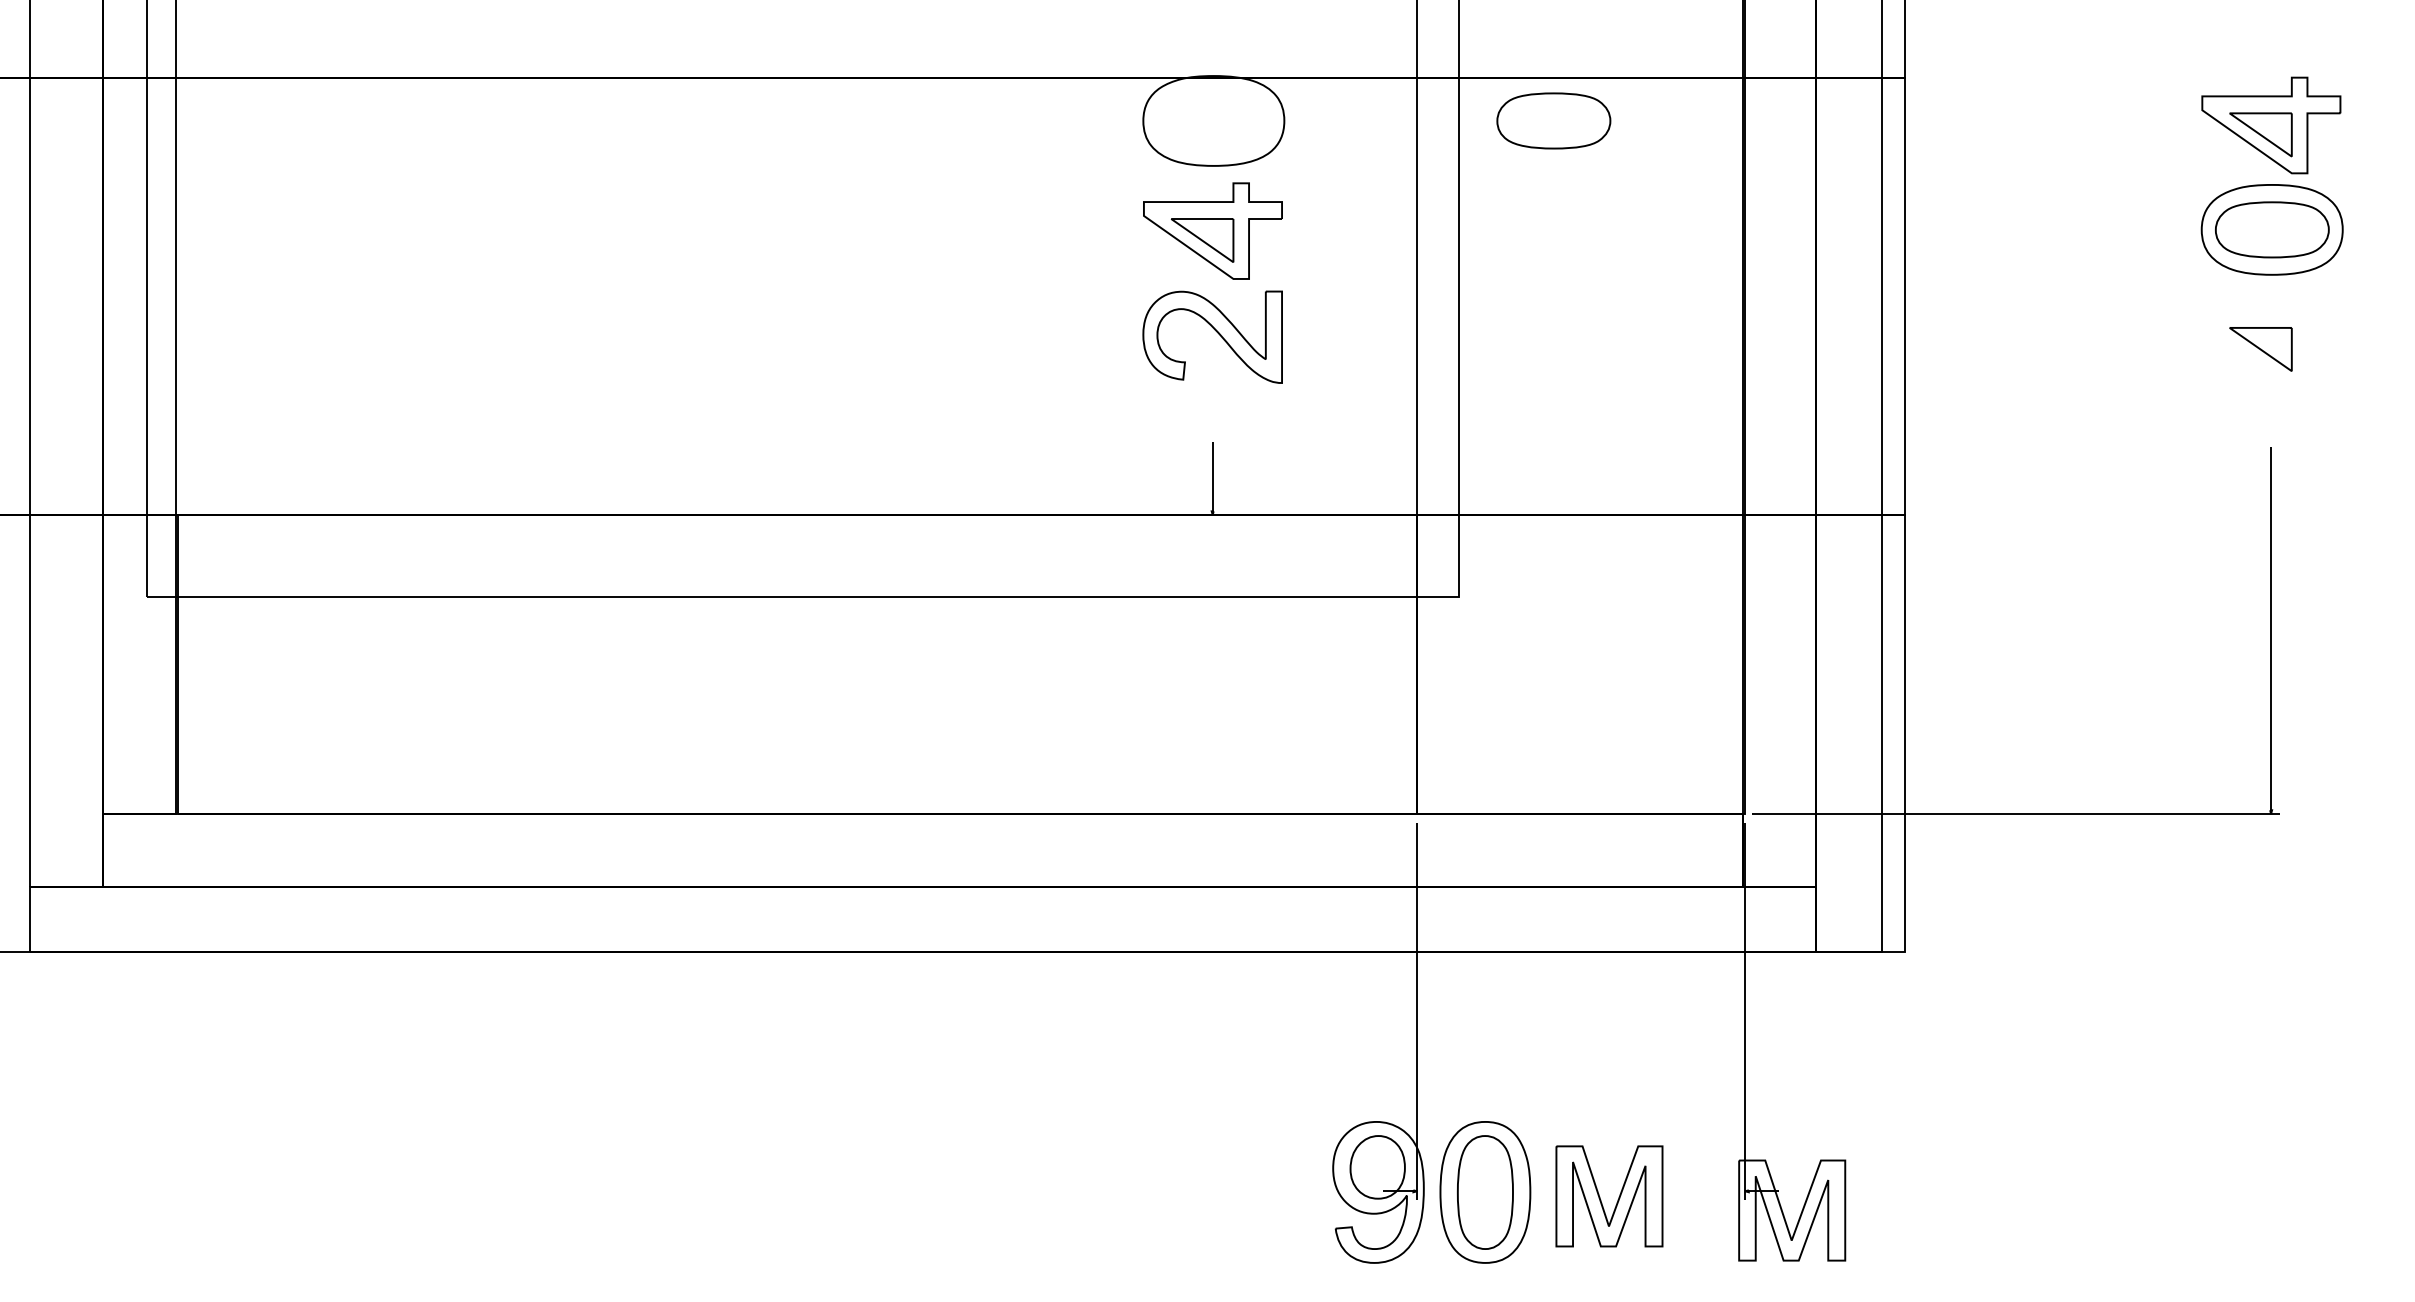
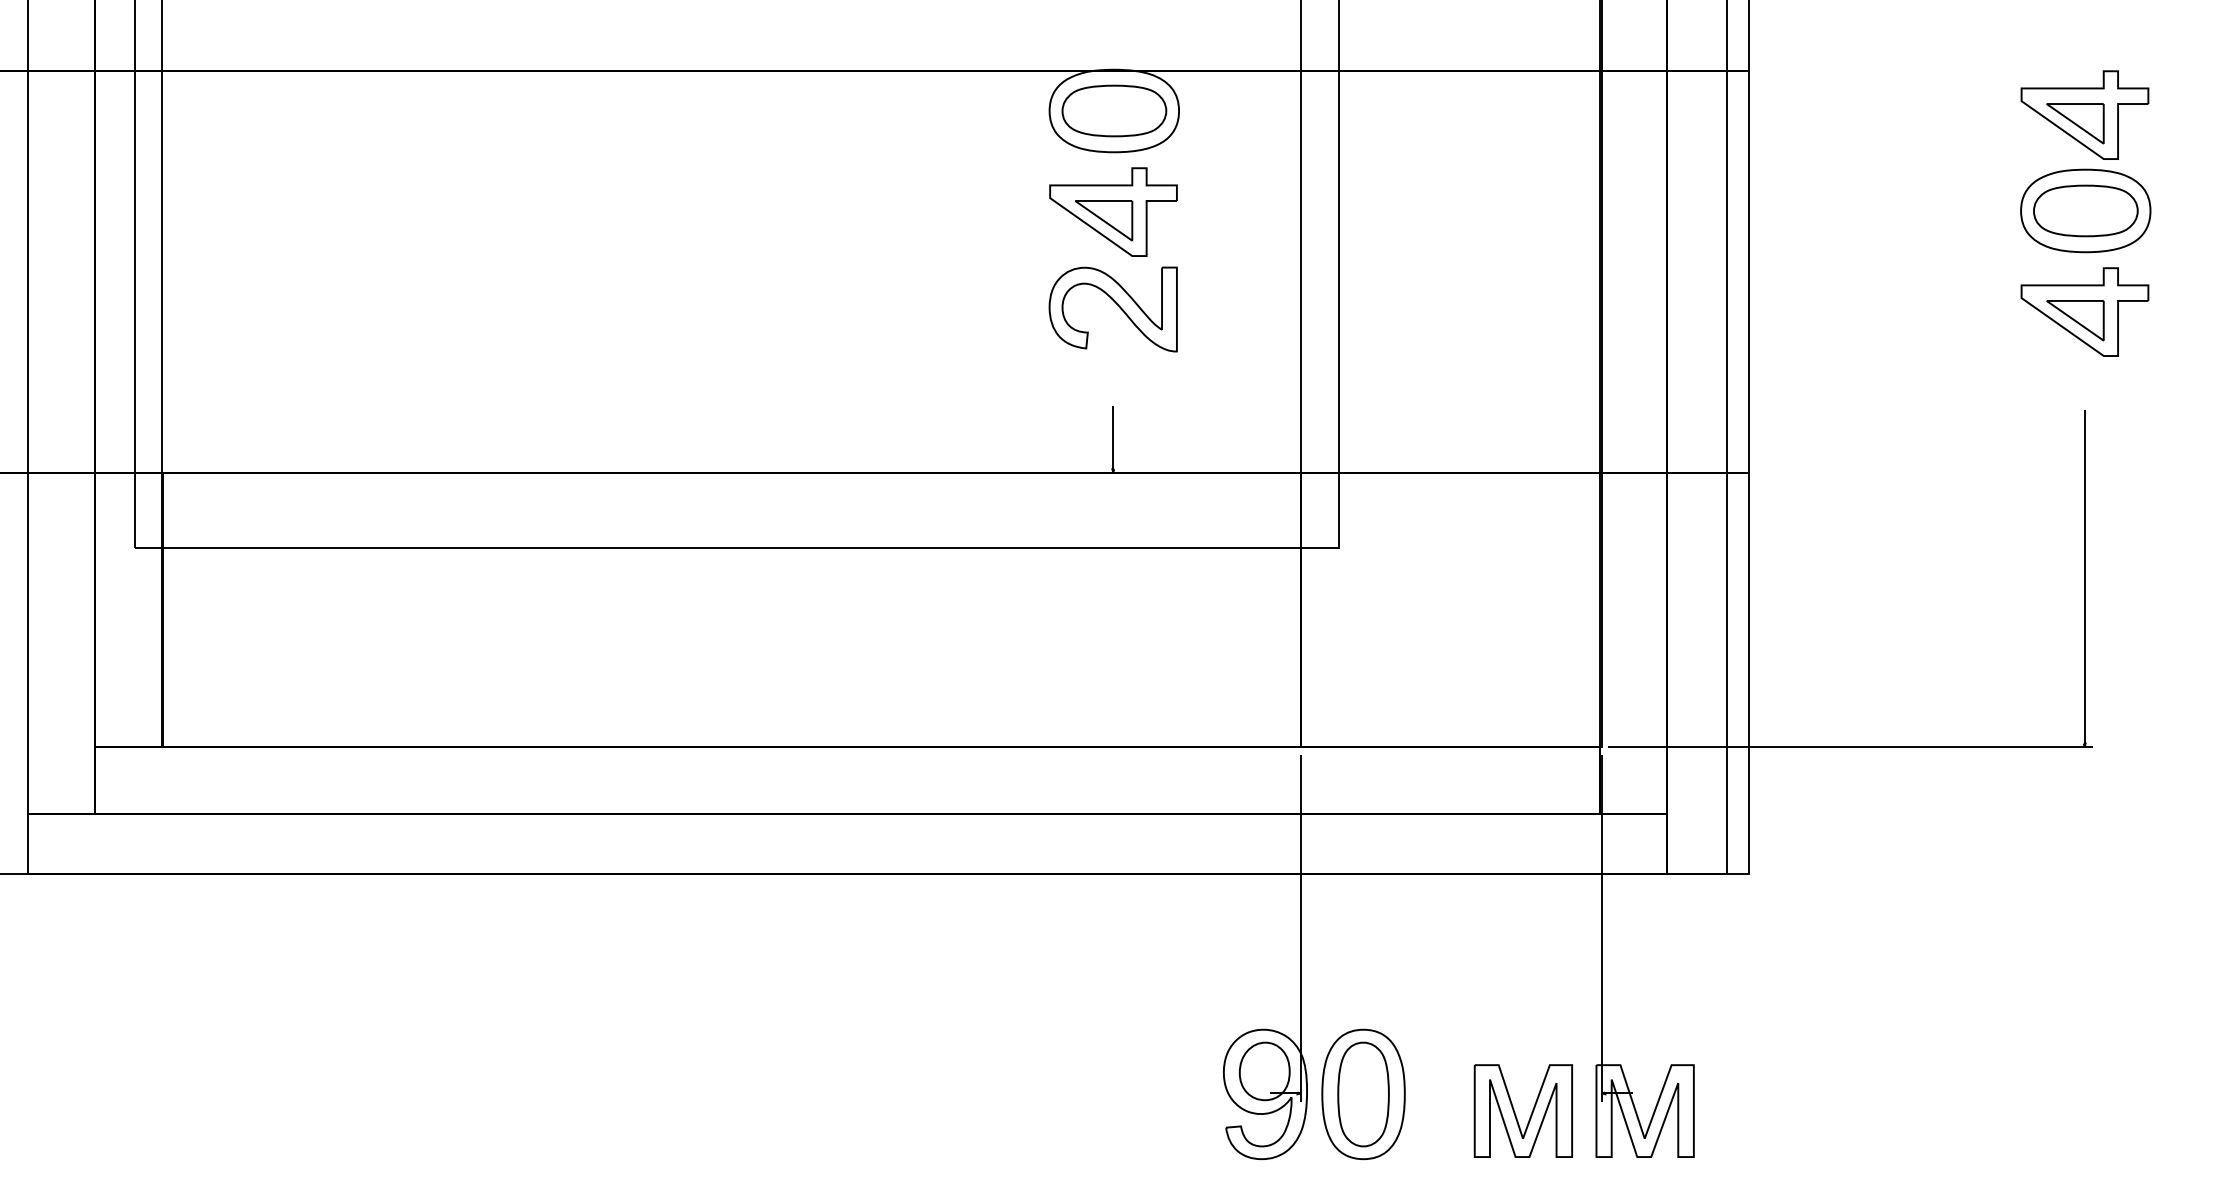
part: (1553, 120) -> (1114, 110), moved
part: (2270, 339) -> (2084, 311), added
part: (1600, 1197) -> (1515, 1112), moved

